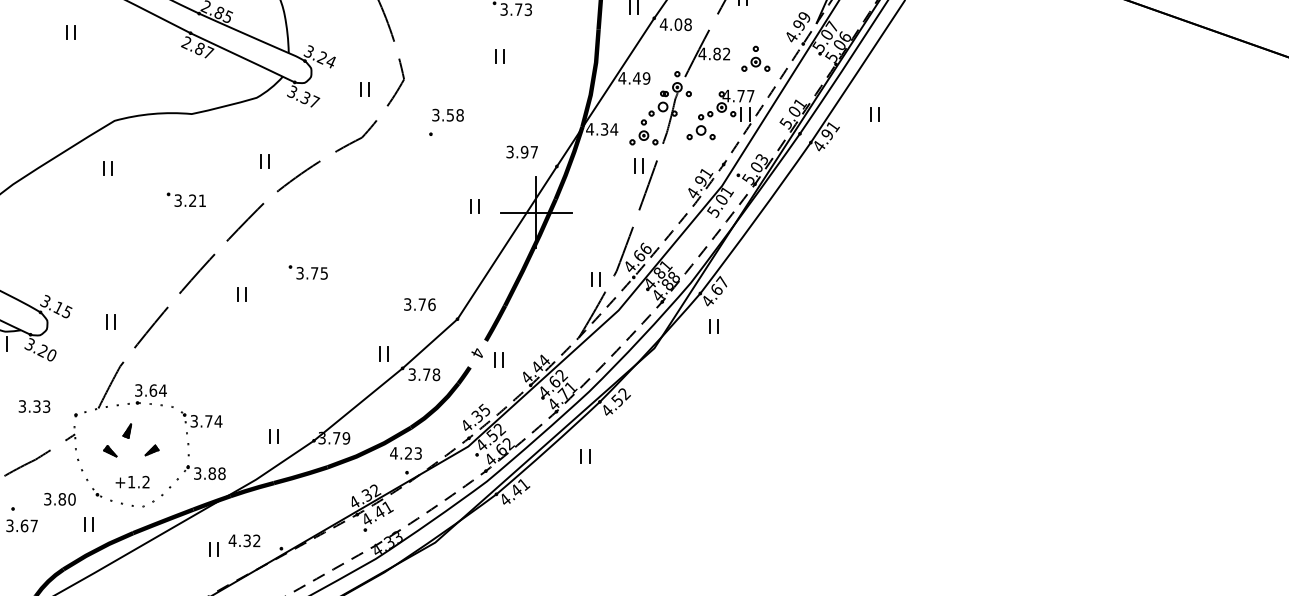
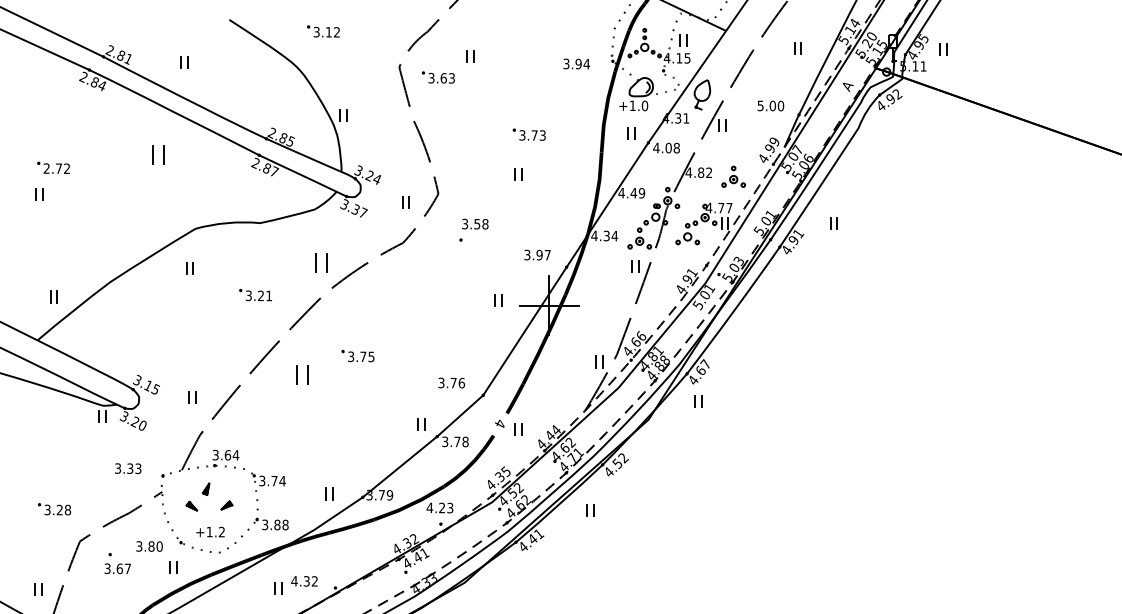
part: (70, 32) -> (158, 154), size x1.6
part: (264, 160) -> (321, 262), size x1.6
part: (240, 294) -> (301, 374), size x1.6

